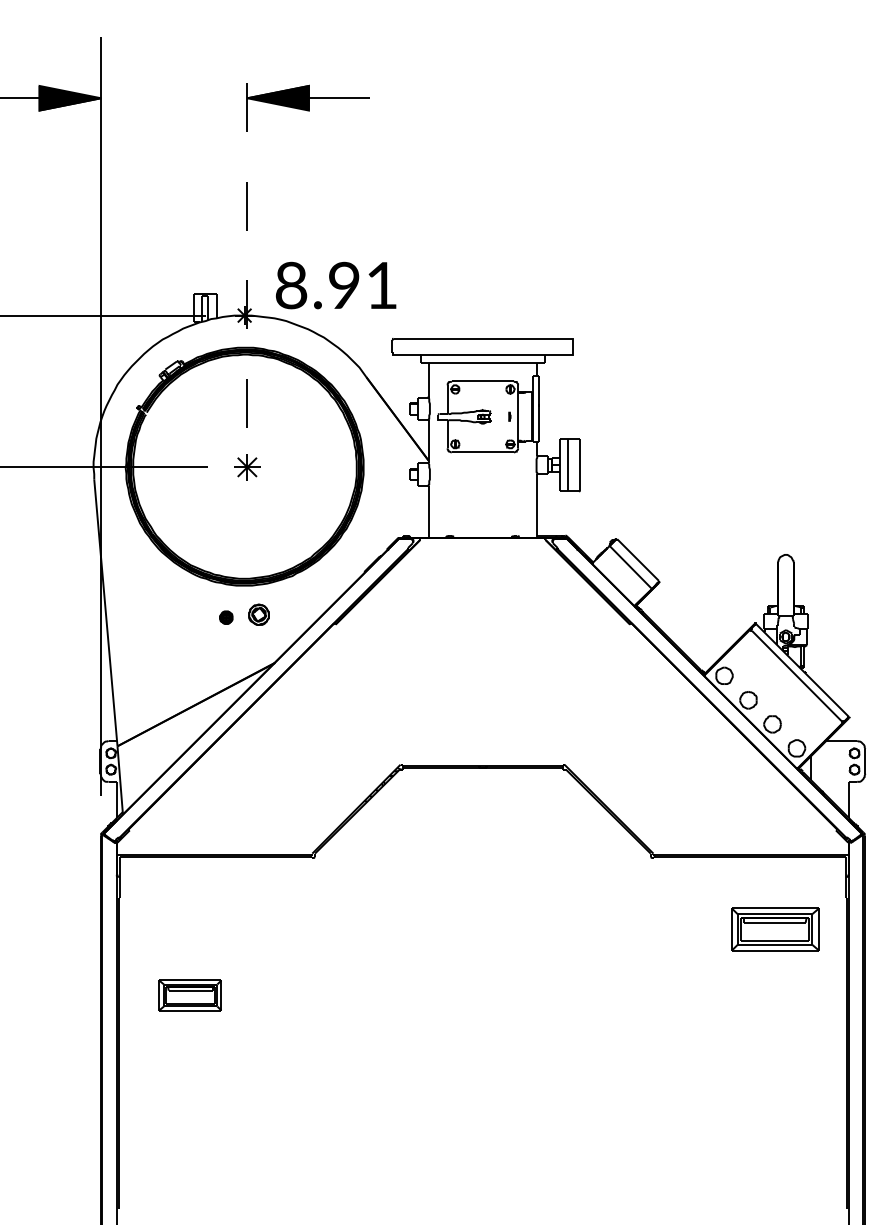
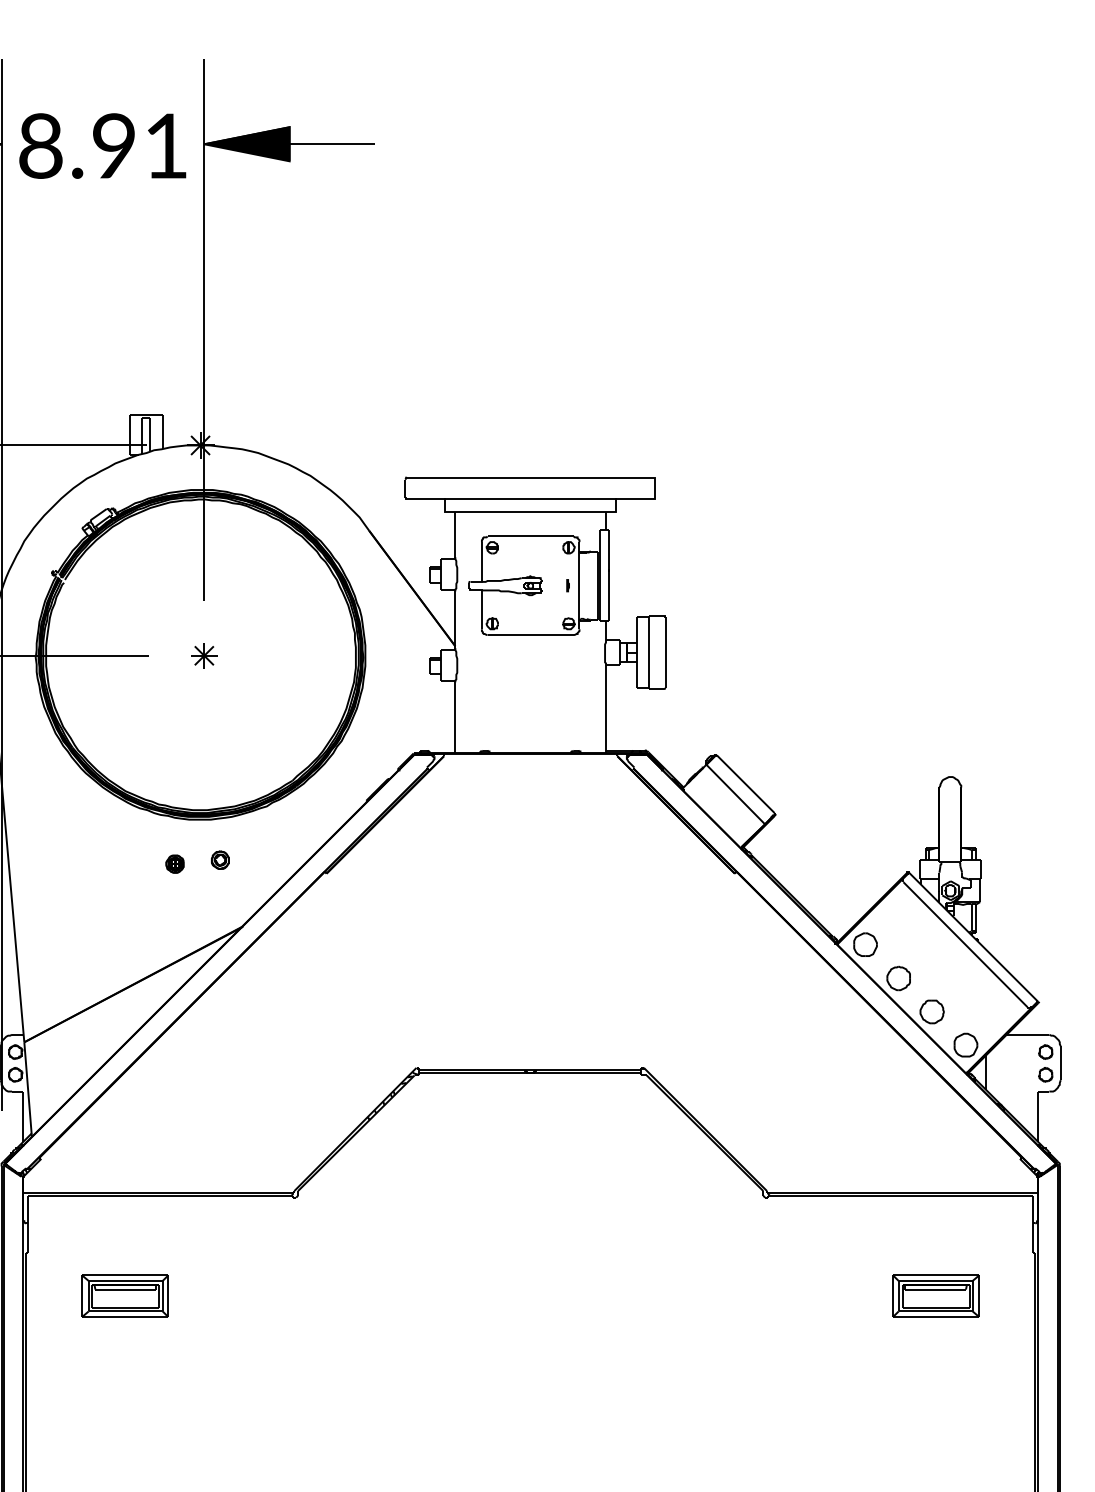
line: (247, 231) -> (204, 328), dashed -> solid
text: (336, 285) -> (103, 145), moved
part: (247, 467) -> (204, 655), size x0.71
part: (258, 614) -> (219, 859), size x0.62
part: (775, 929) -> (936, 1296), size x0.71
part: (189, 995) -> (124, 1296), moved

